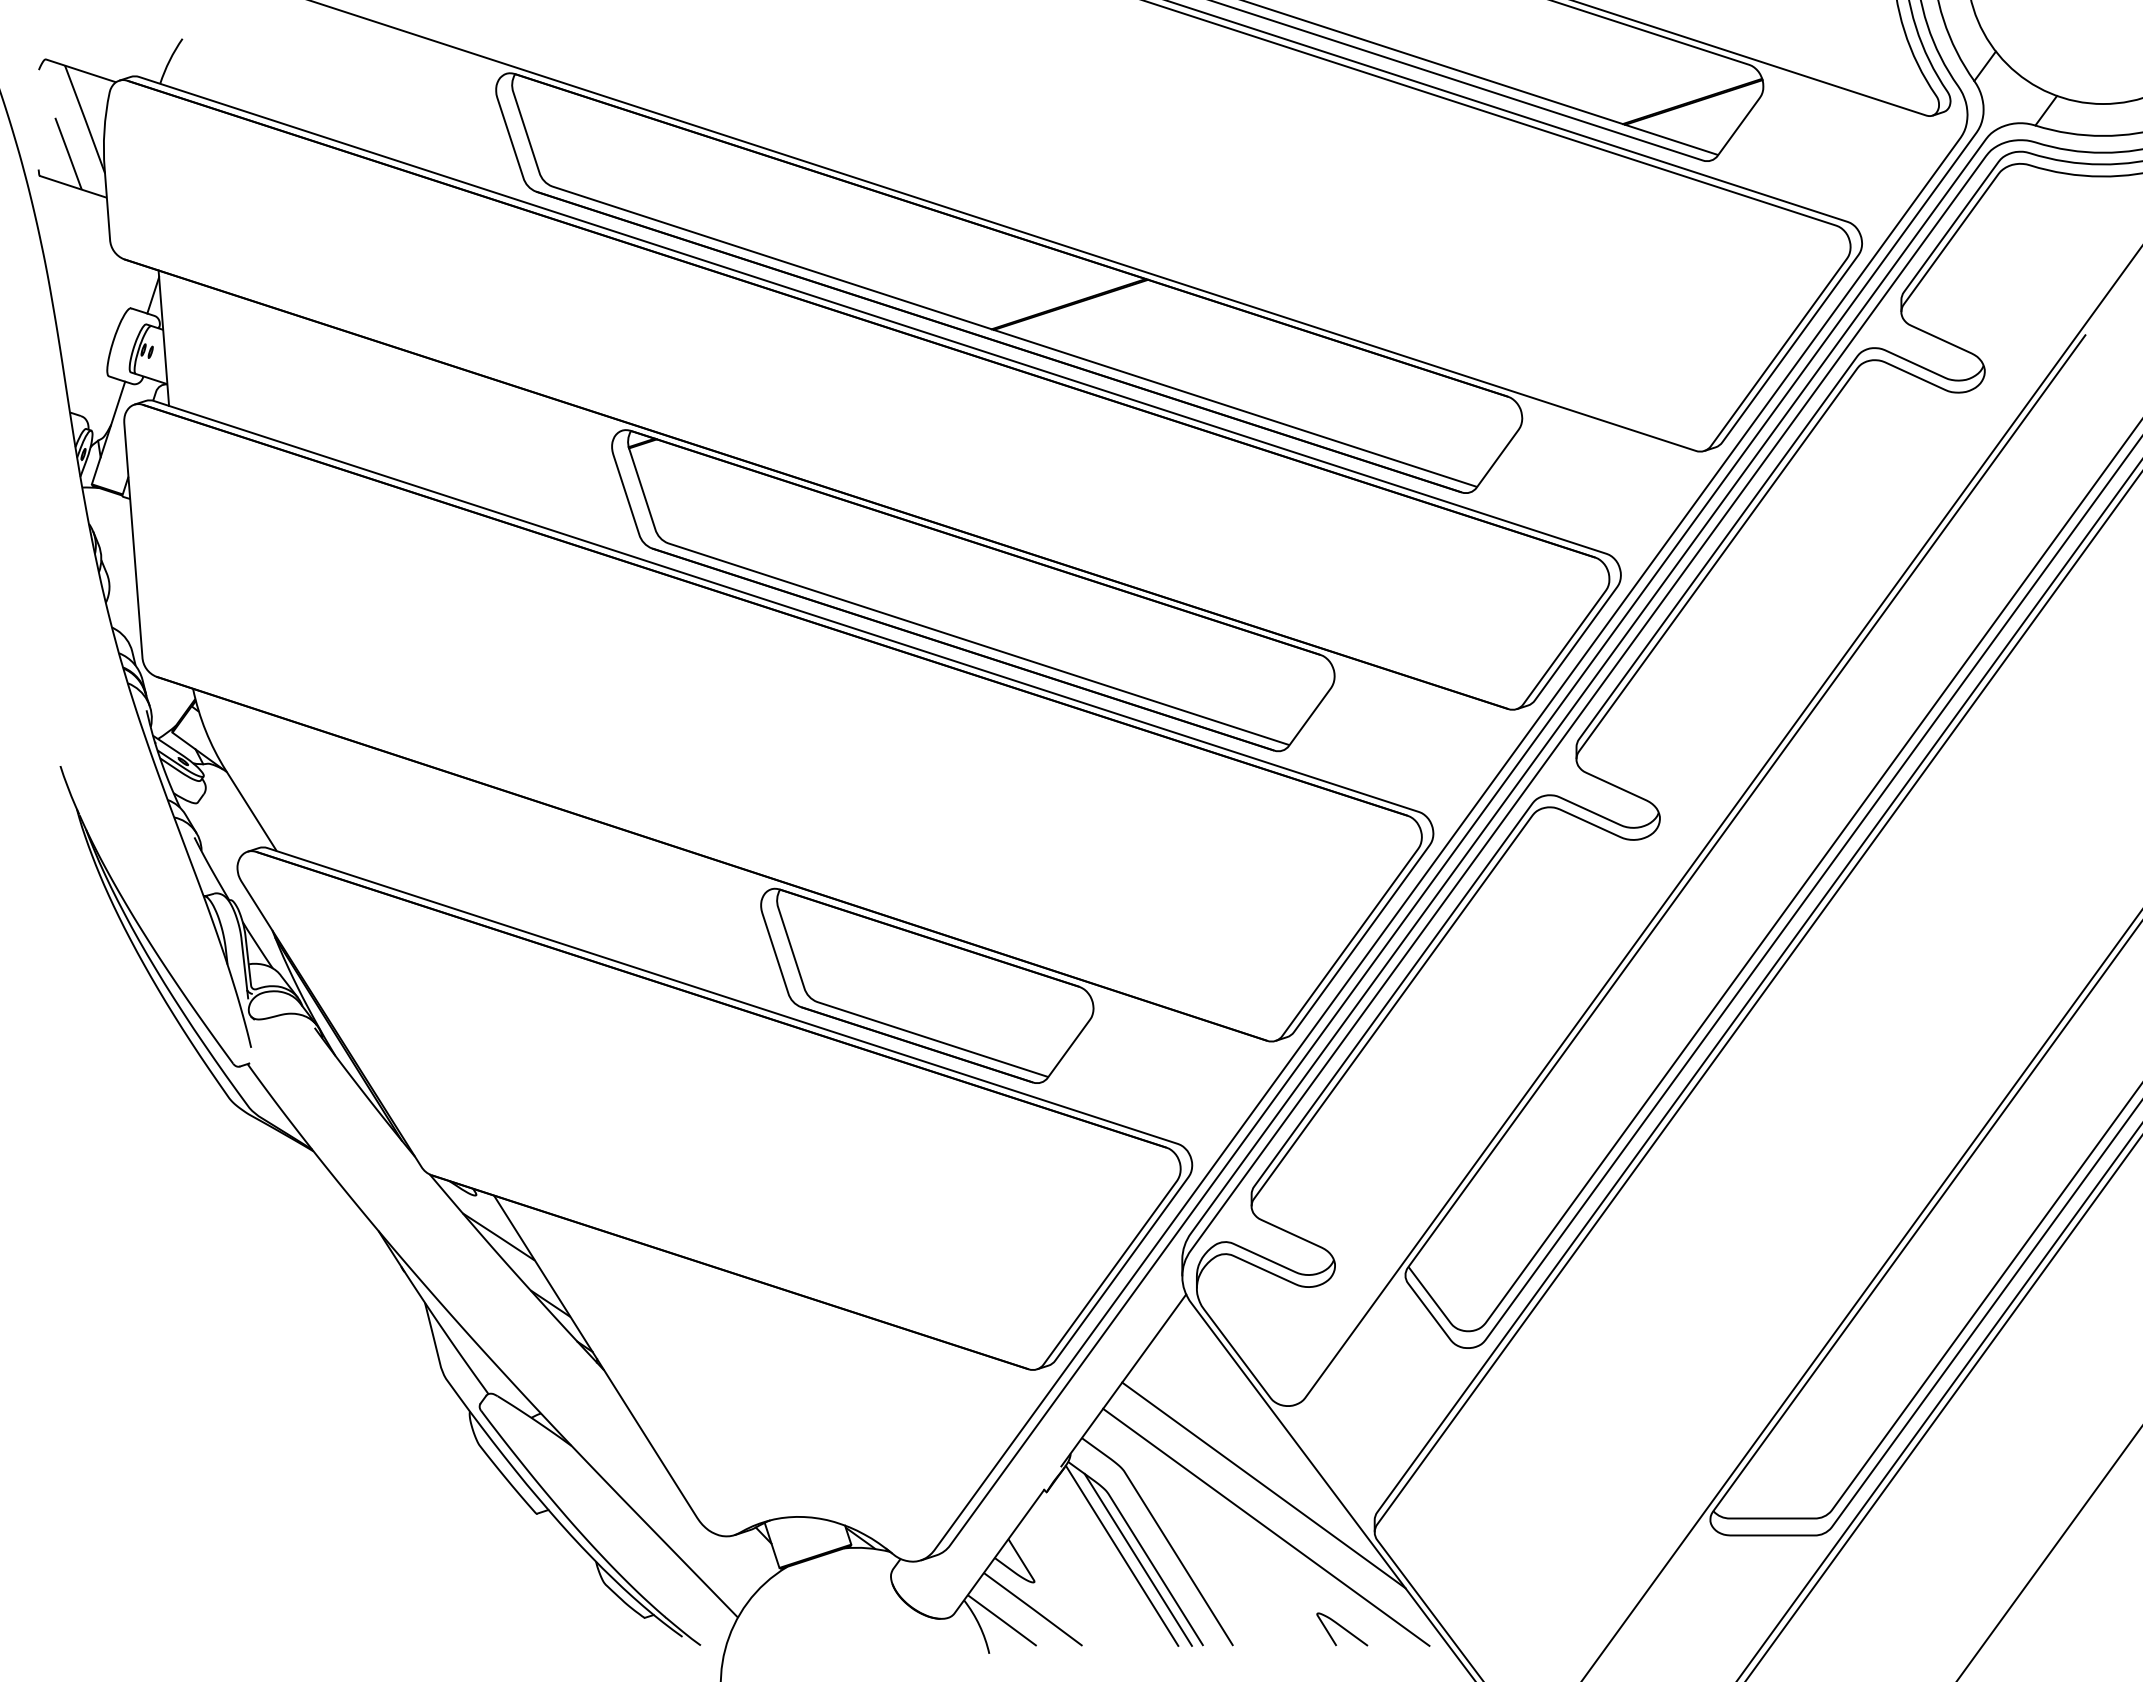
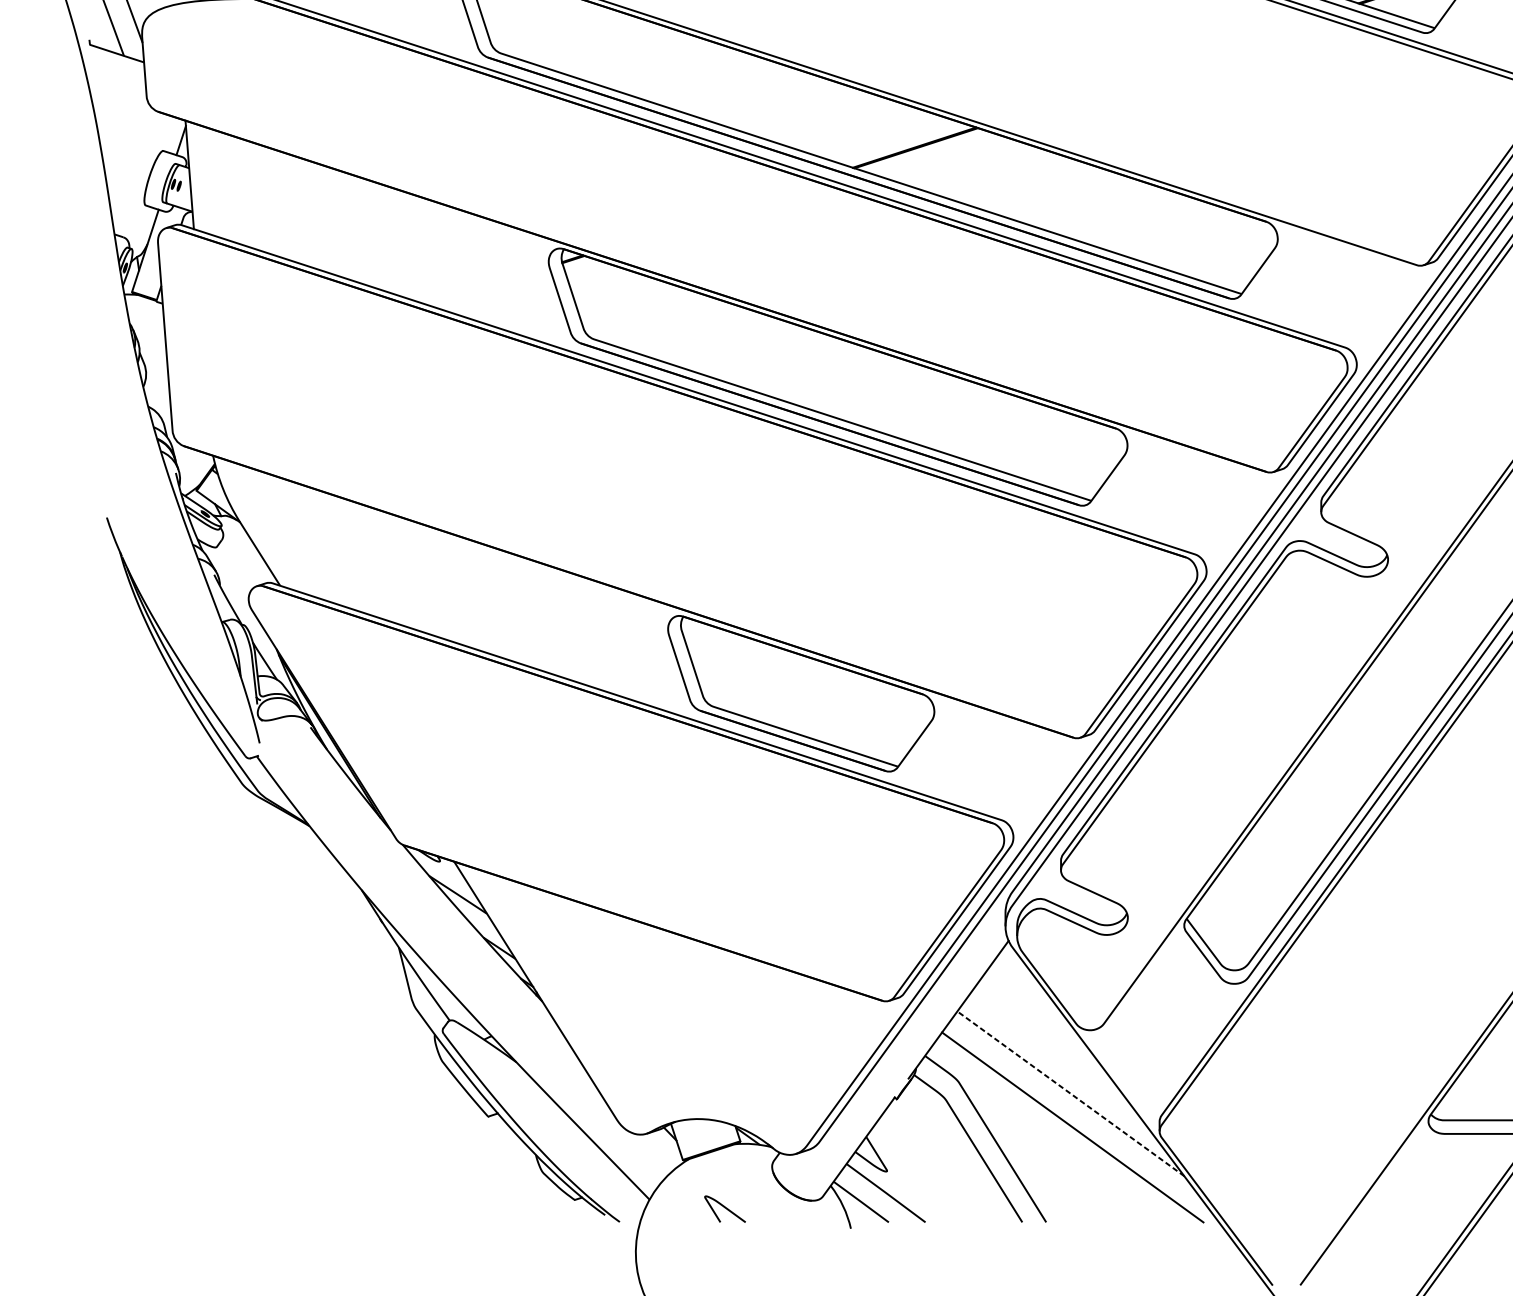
line: (1263, 1485) -> (1070, 1093), solid -> dashed
line: (1121, 1555) -> (956, 1149), removed
line: (1137, 1559) -> (969, 1153), removed
curve: (1342, 1628) -> (725, 1208), moved

